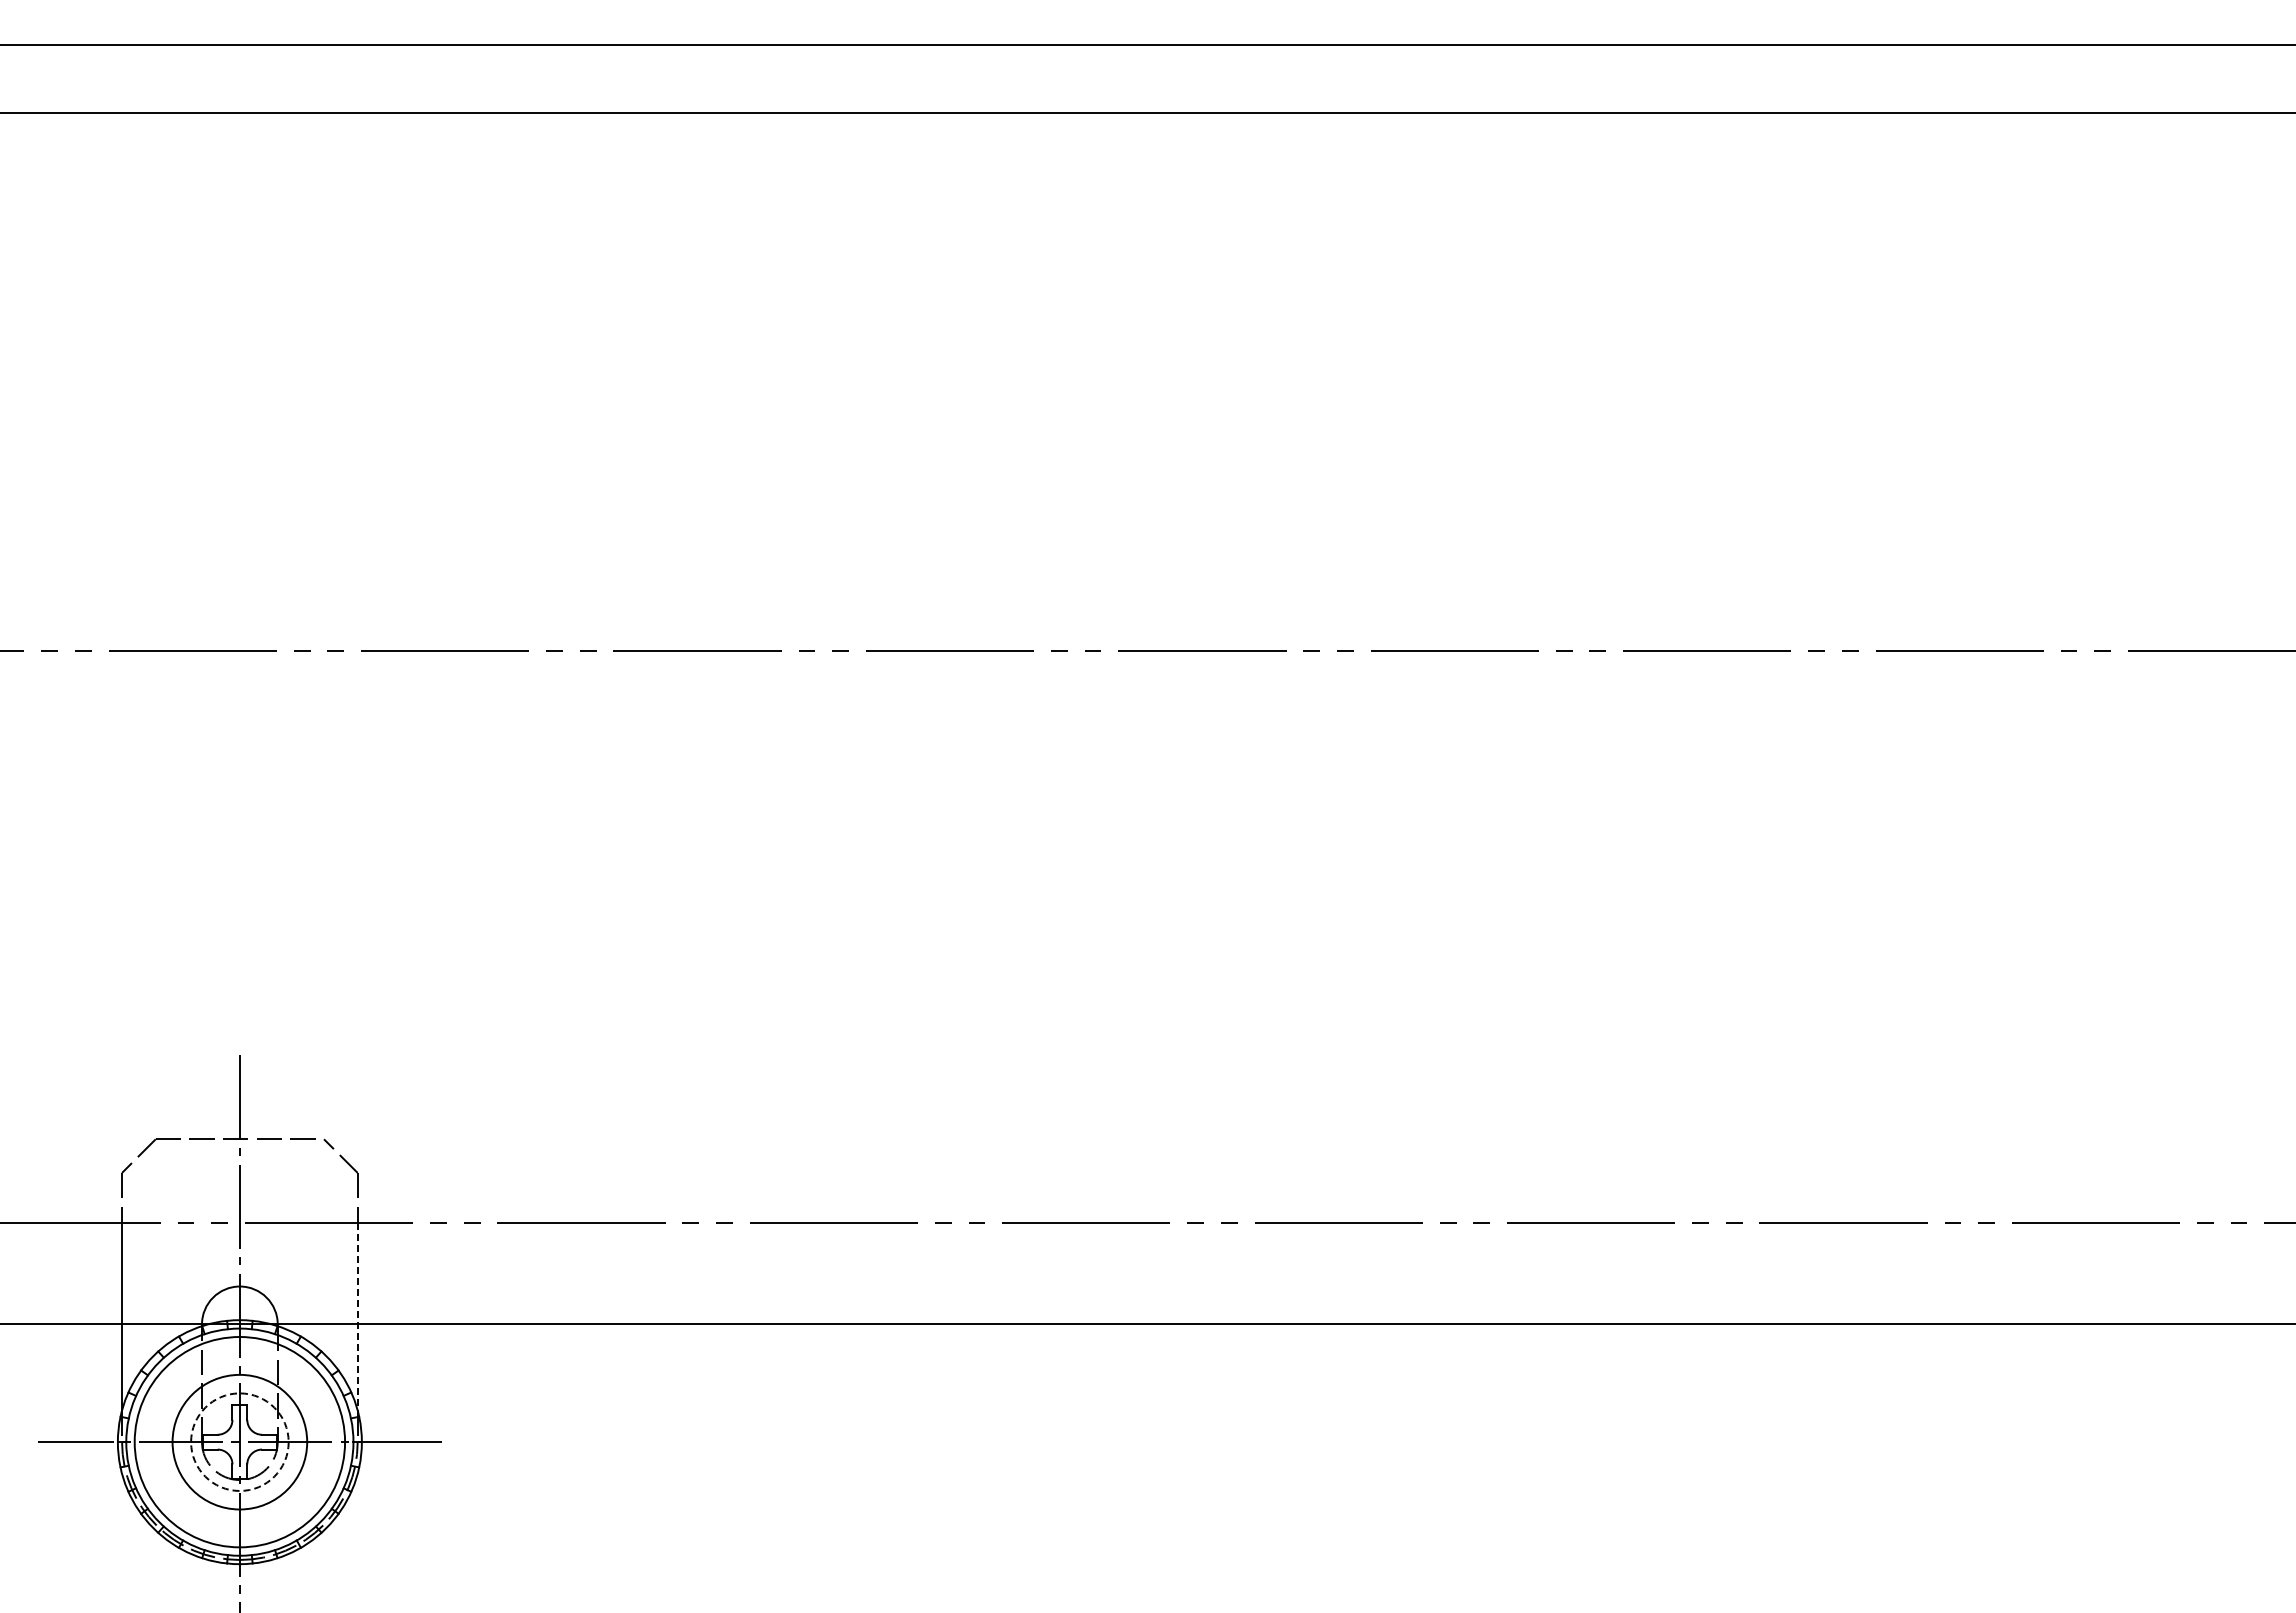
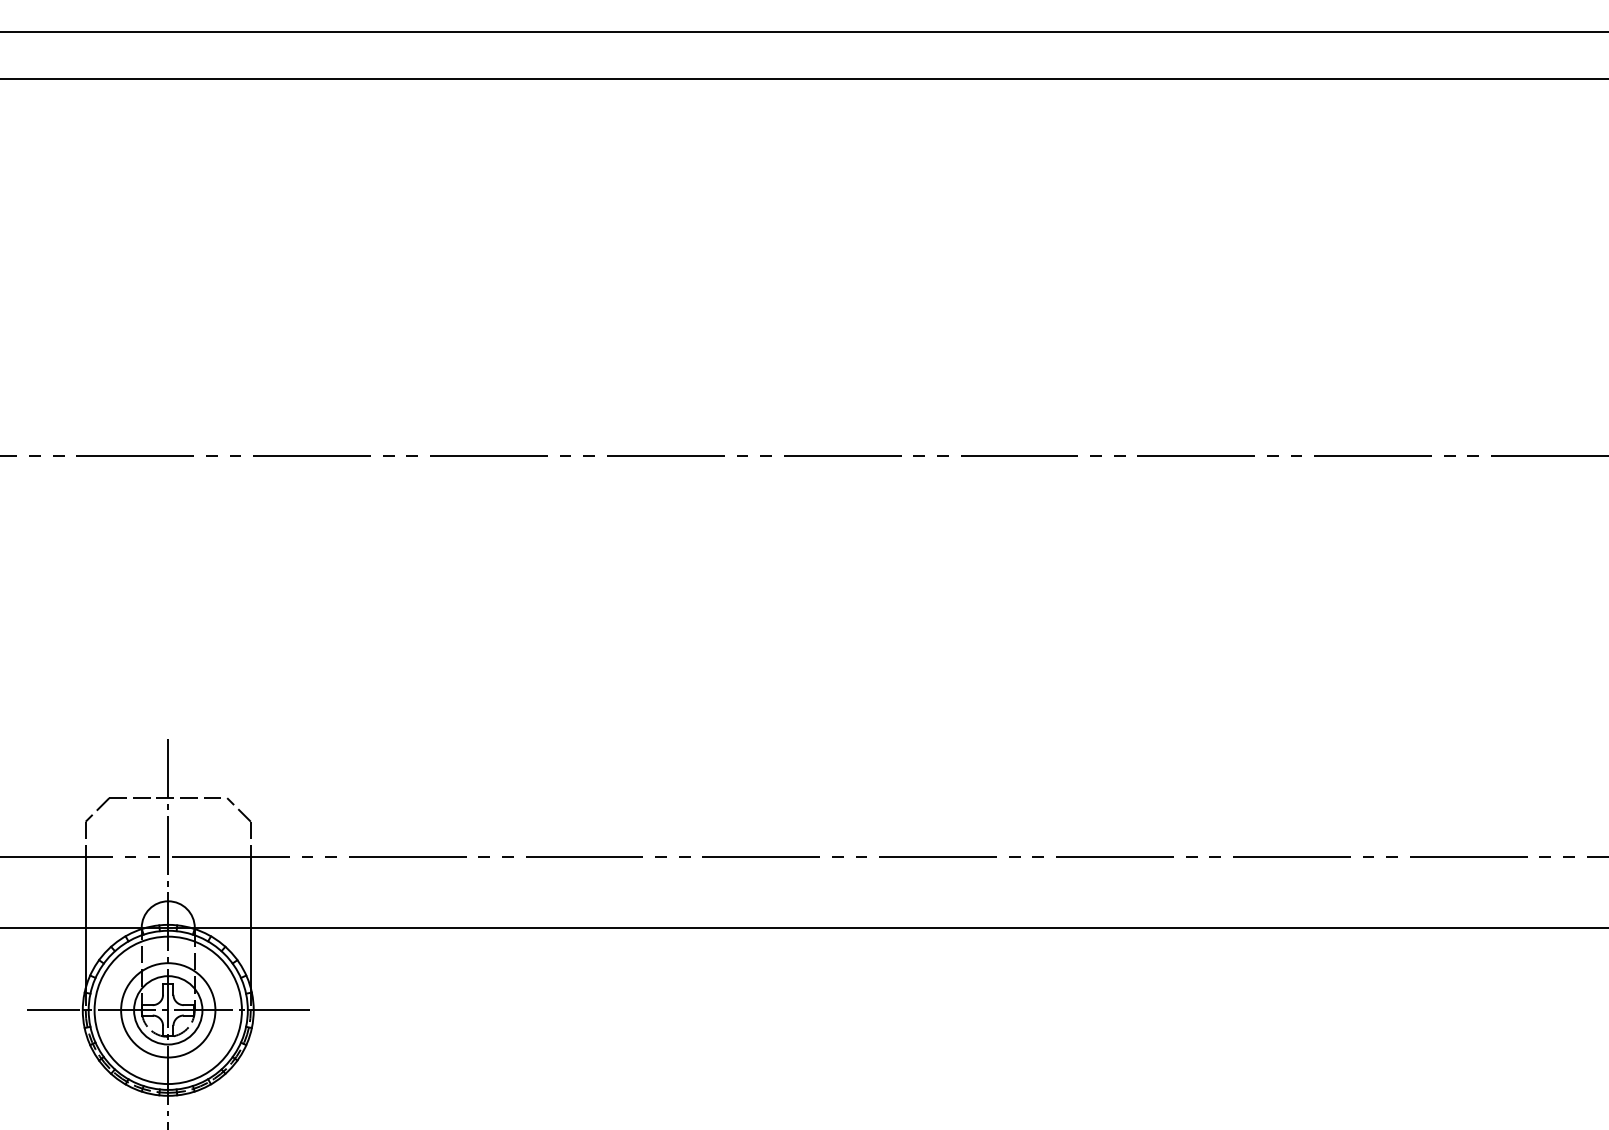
line: (357, 1317) -> (250, 923), dashed -> solid
circle: (239, 1441) -> (168, 1009), dashed -> solid

